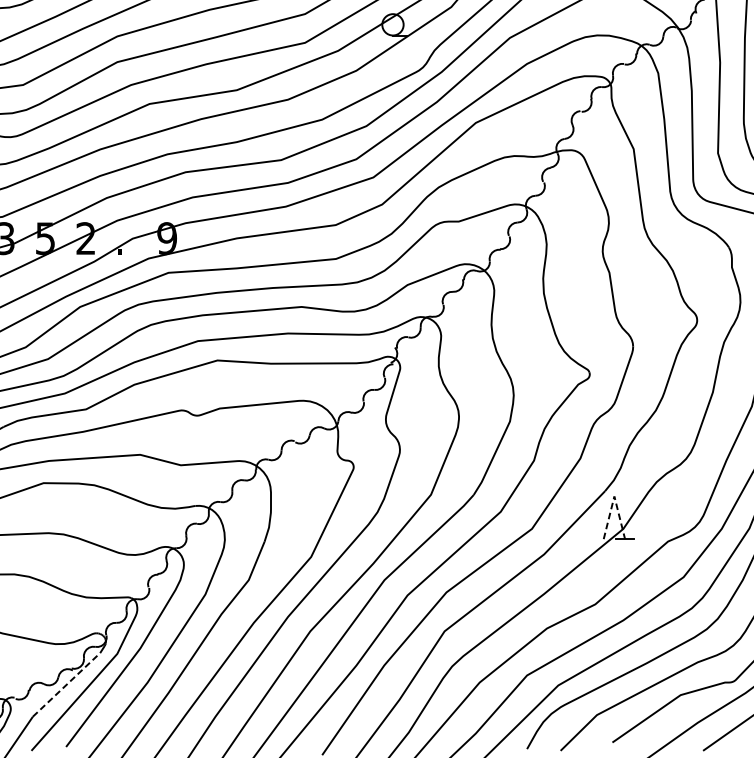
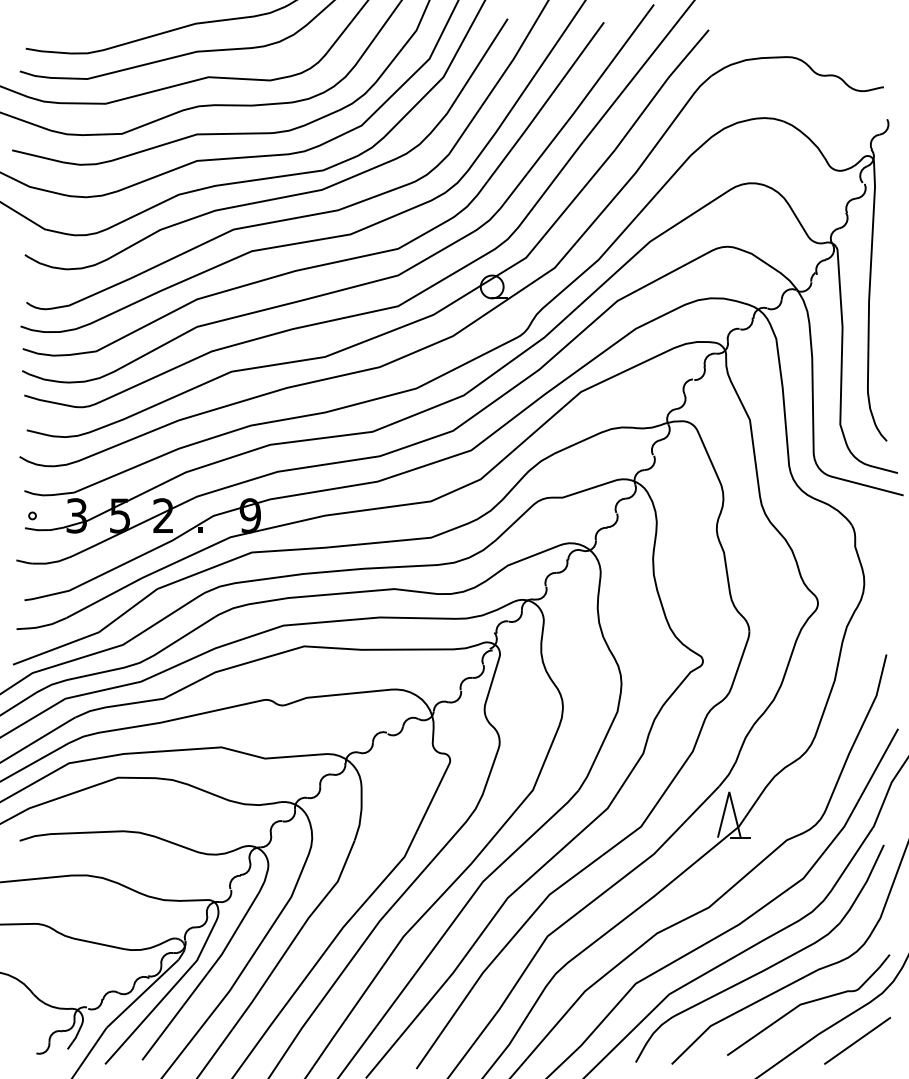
line: (614, 496) -> (729, 791), dashed -> solid
line: (66, 684) -> (142, 993), dashed -> solid

